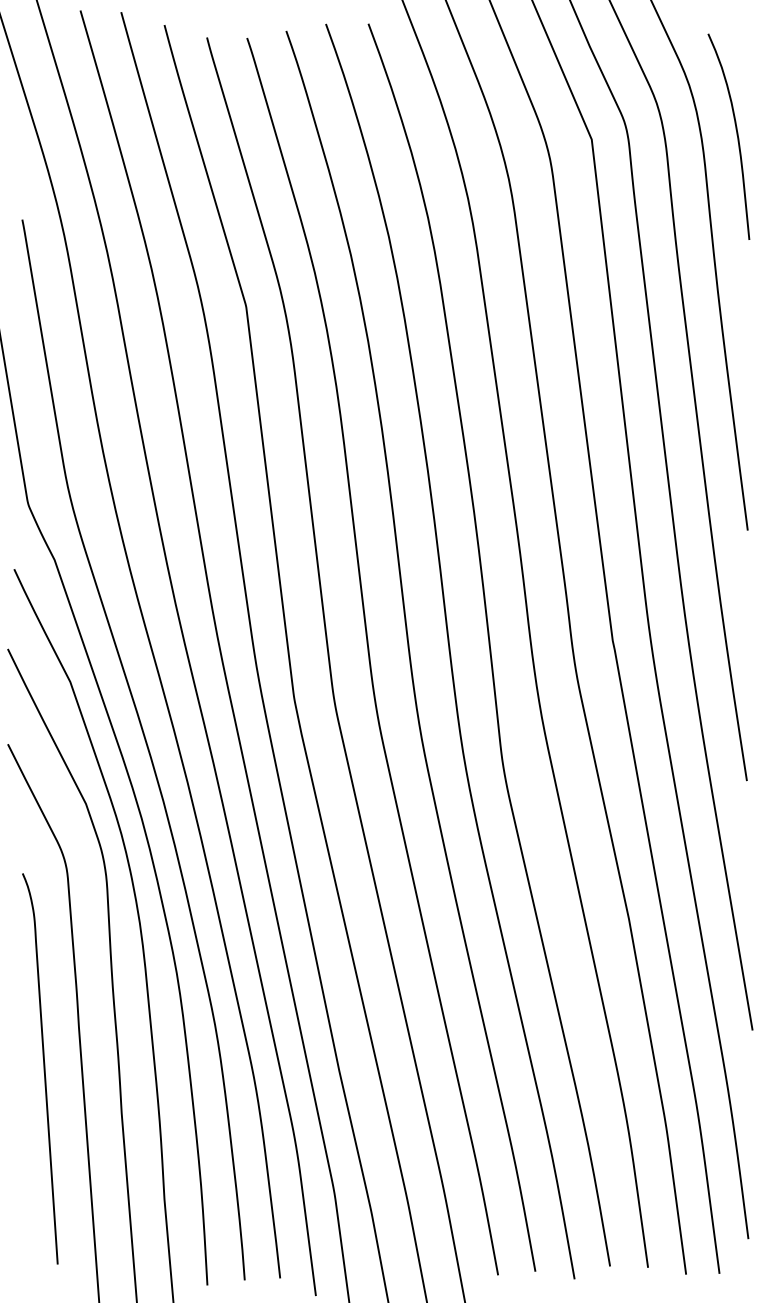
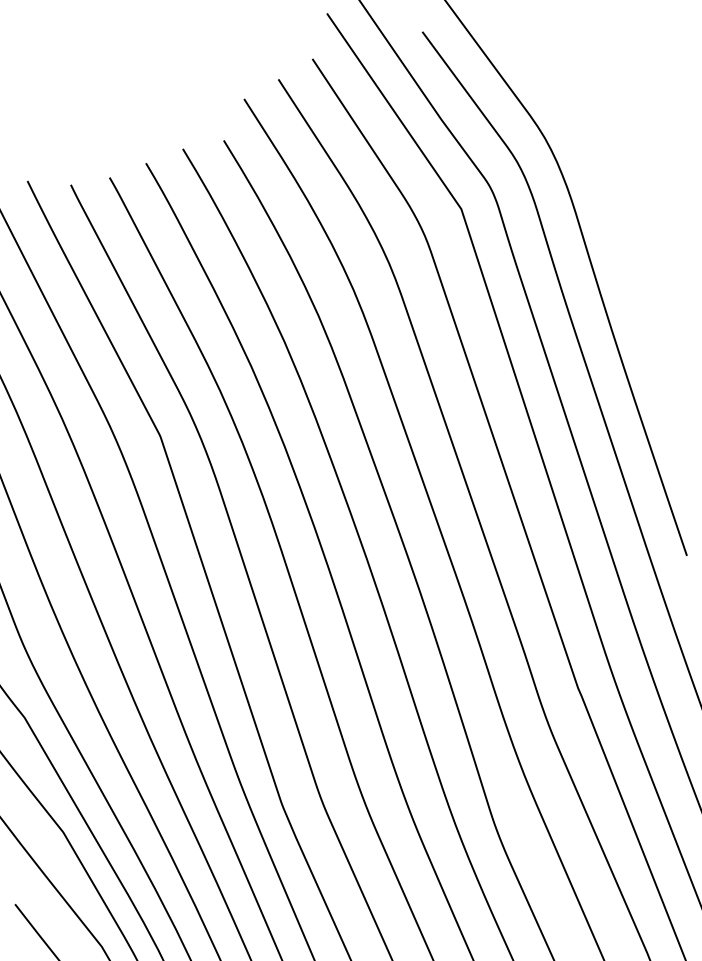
curve: (736, 135) -> (600, 177), removed

